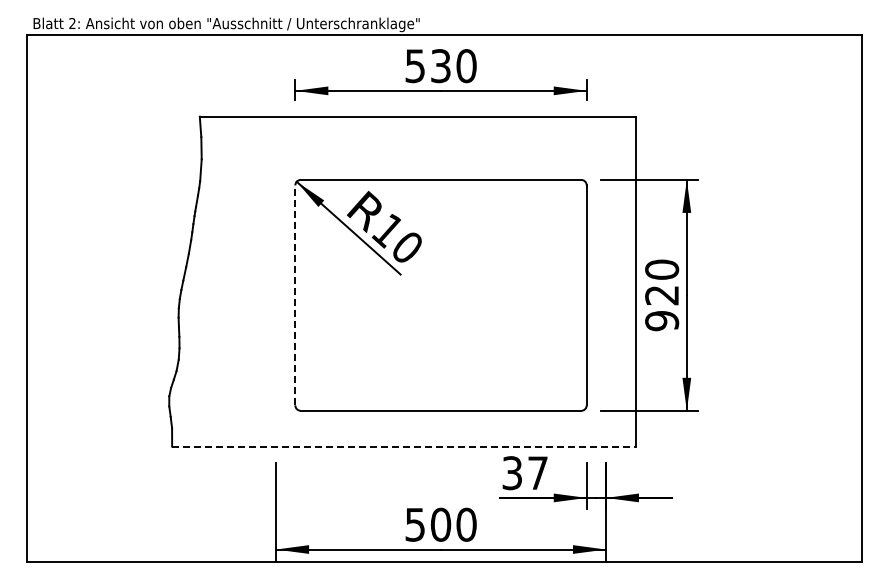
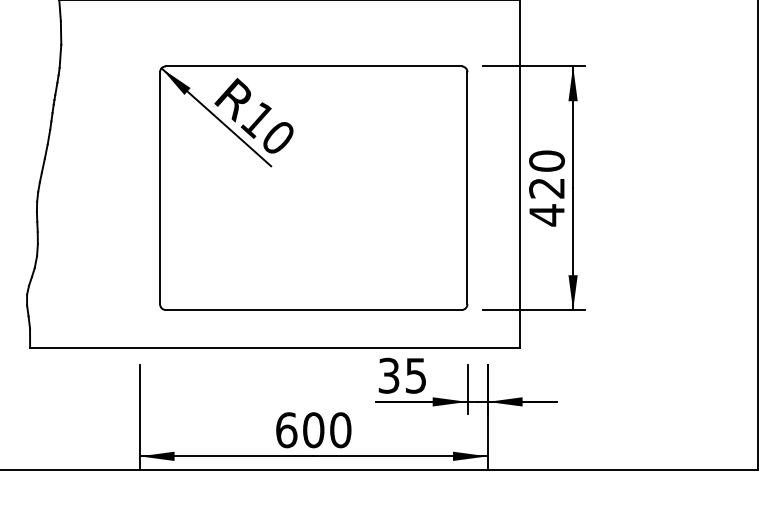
line: (295, 295) -> (160, 188), dashed -> solid
text: (662, 320) -> (547, 214), 920 -> 420
line: (404, 446) -> (275, 347), dashed -> solid
text: (537, 473) -> (415, 376), 37 -> 35
text: (415, 524) -> (286, 429), 500 -> 600

